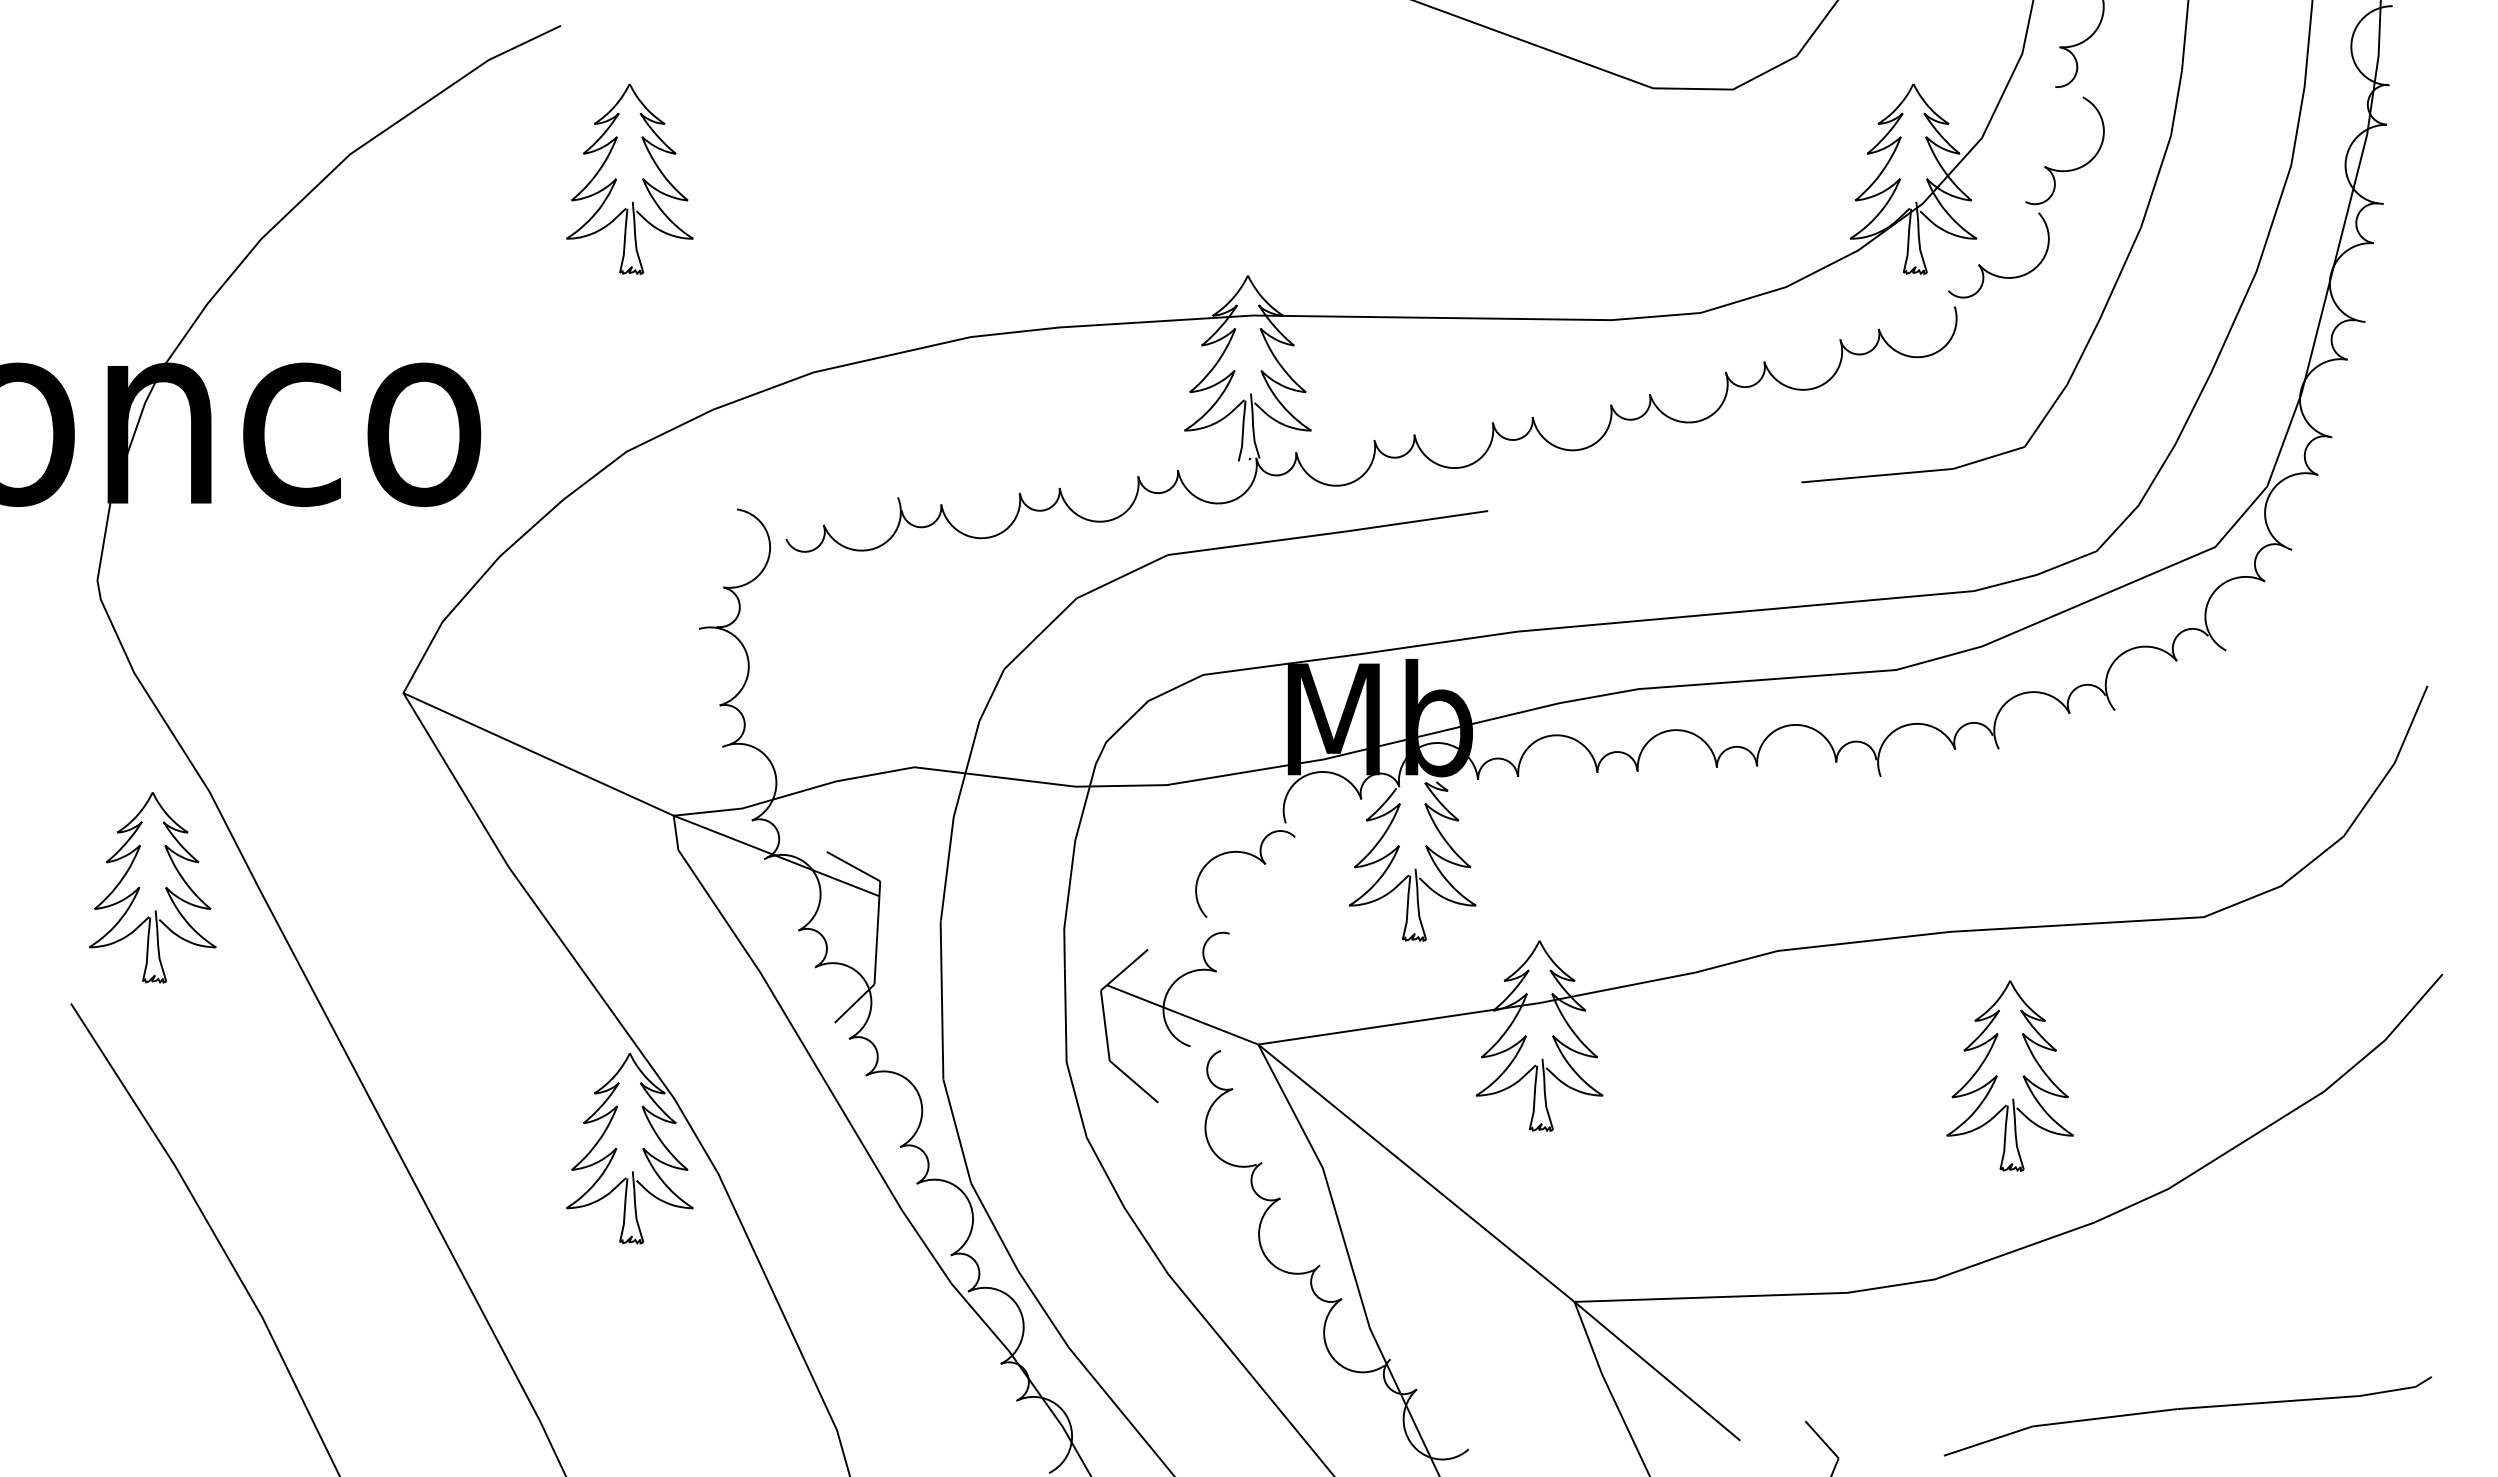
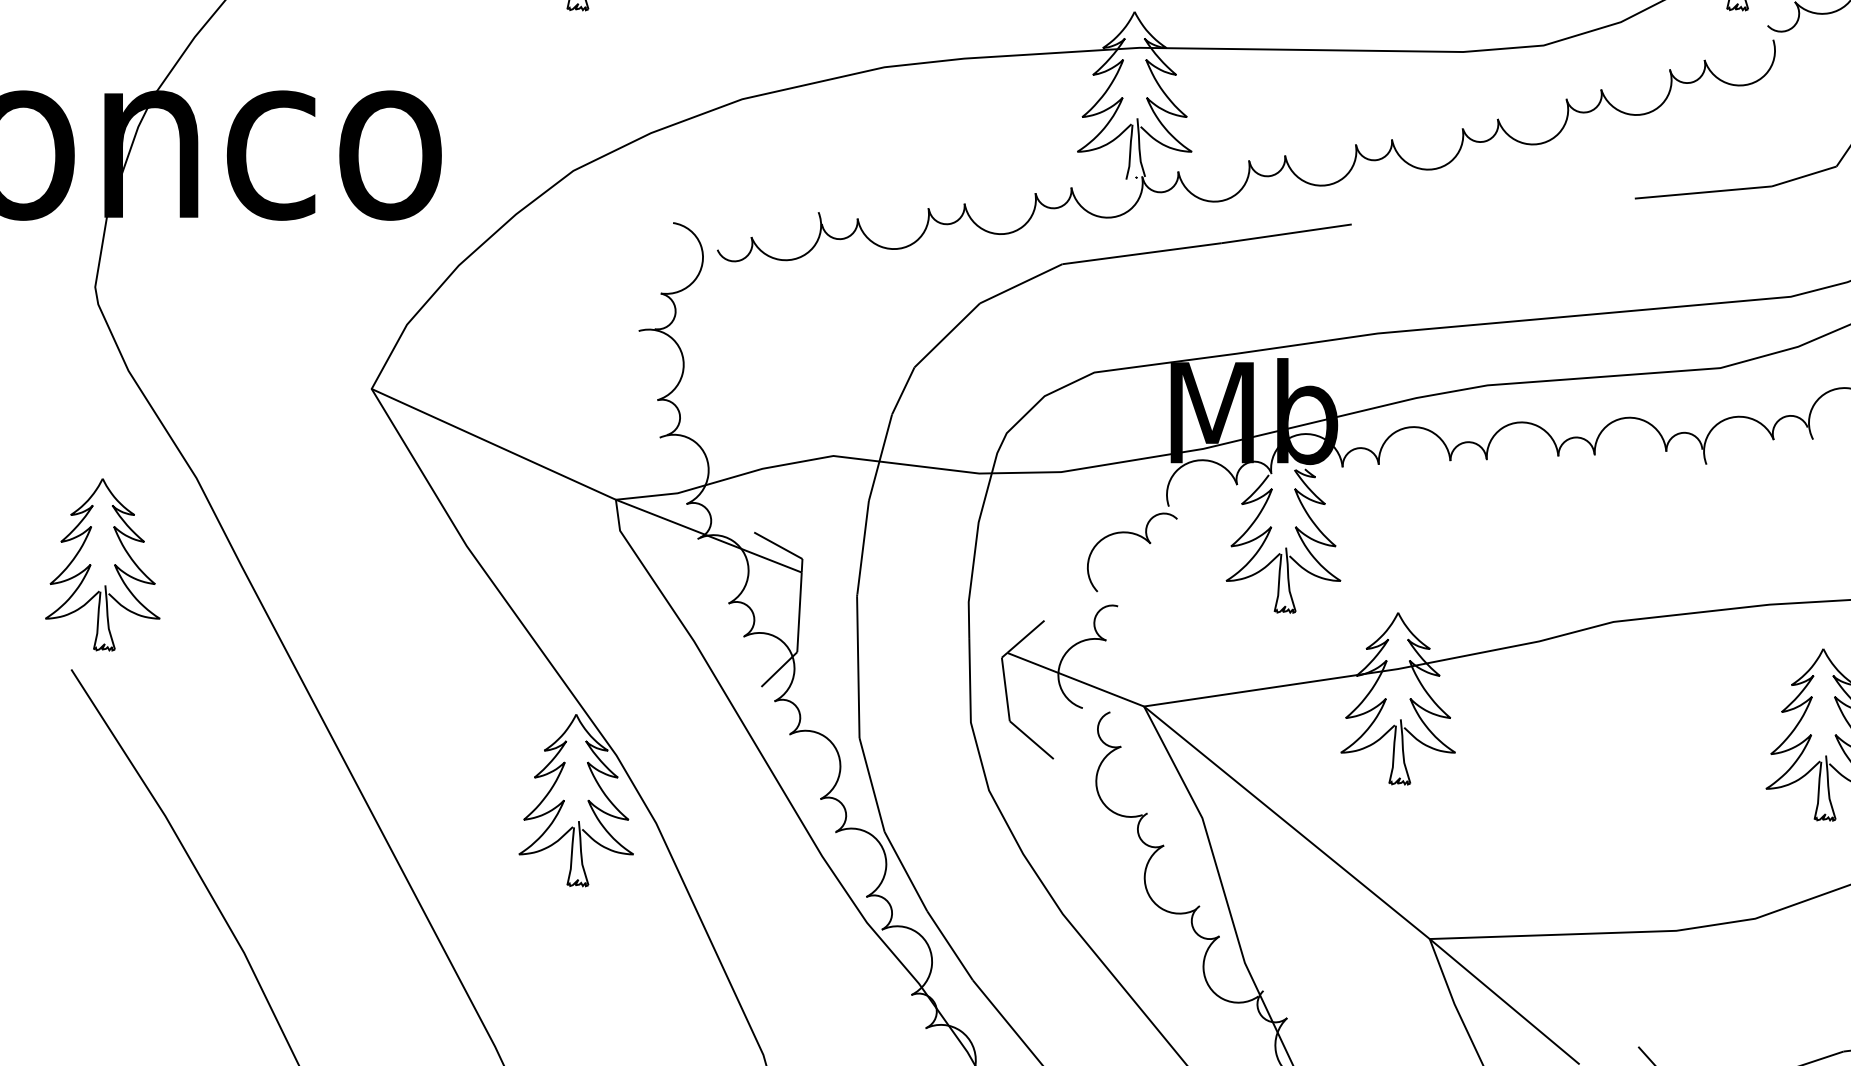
part: (139, 887) -> (90, 564), moved

